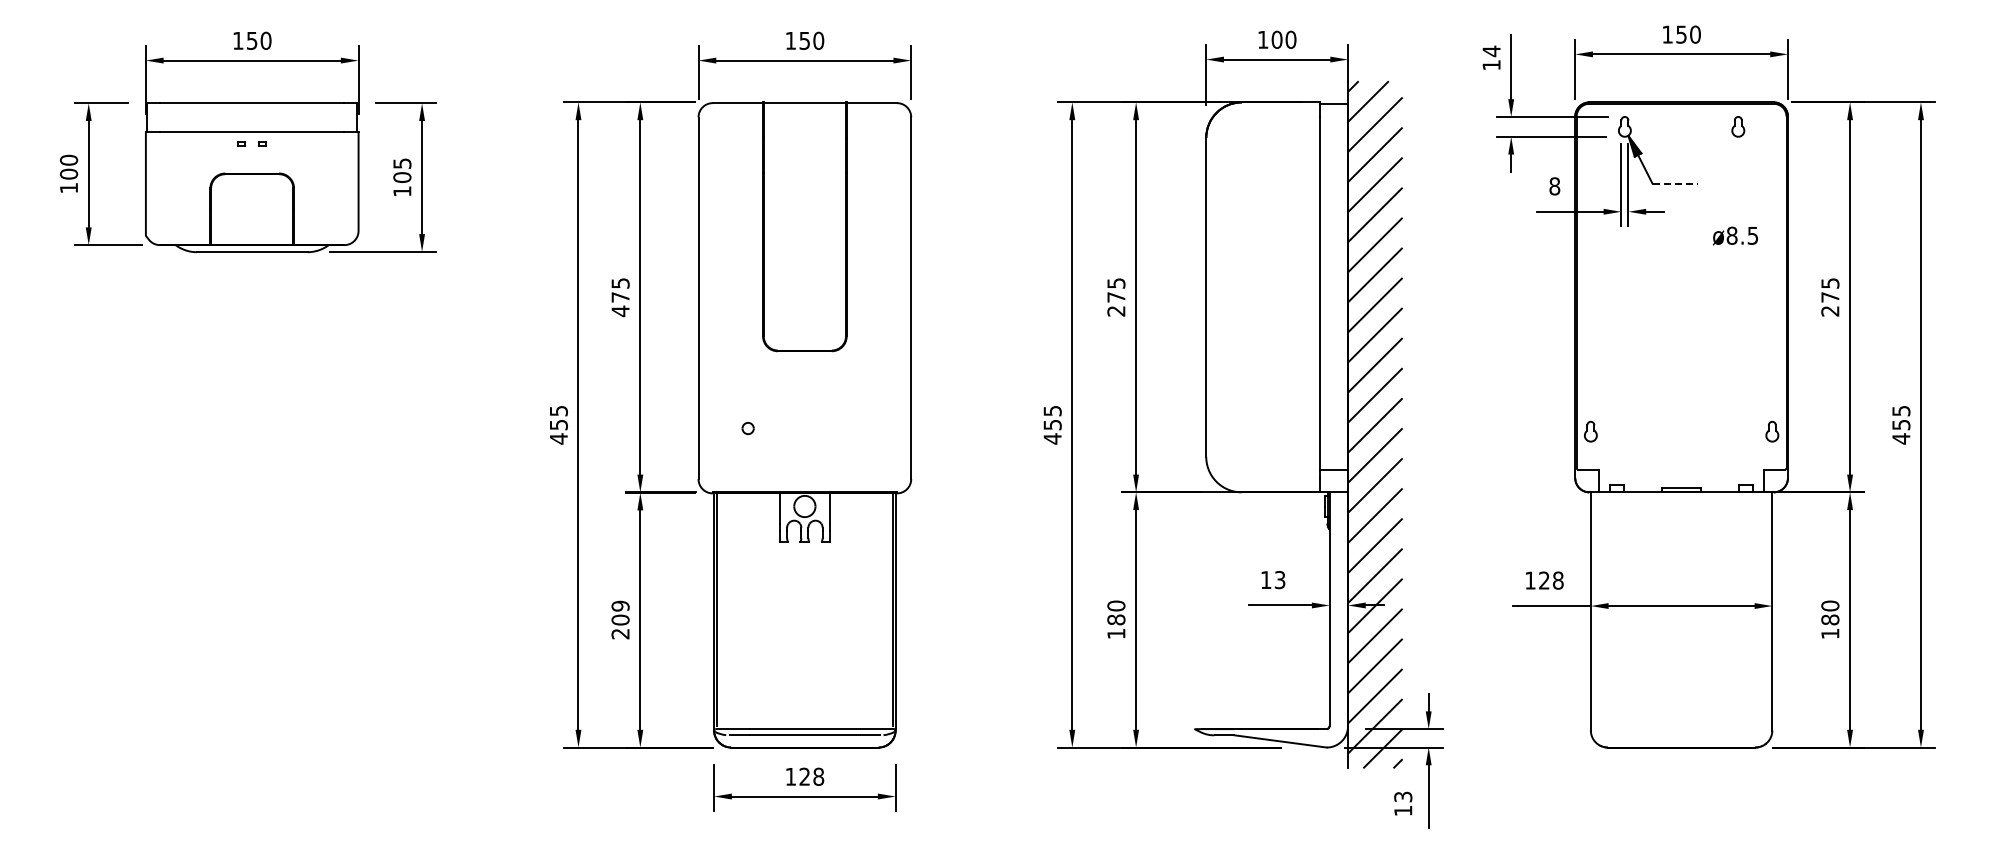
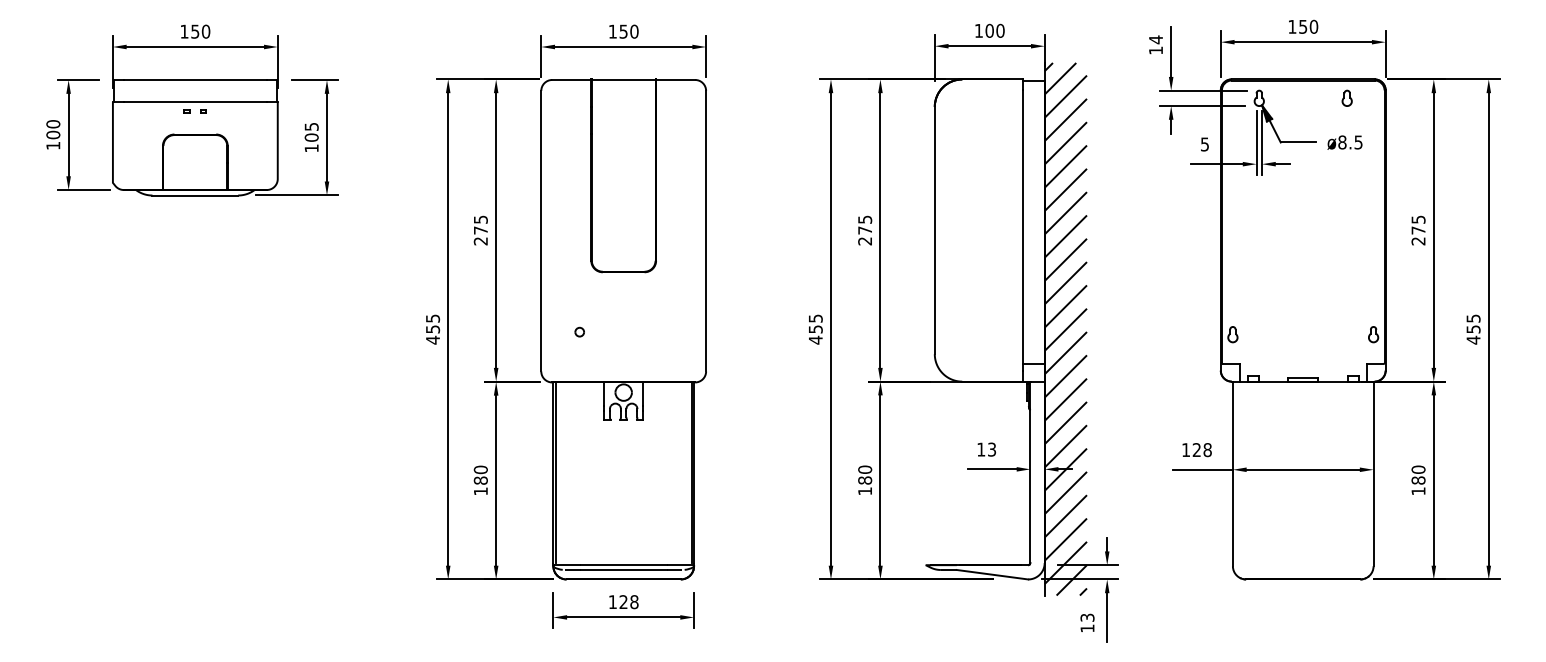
line: (1675, 183) -> (1298, 142), dashed -> solid
text: (1554, 186) -> (1204, 144), 8 -> 5
text: (1735, 235) -> (1345, 142), moved
text: (620, 311) -> (480, 241), 475 -> 275
text: (620, 619) -> (480, 480), 209 -> 180

